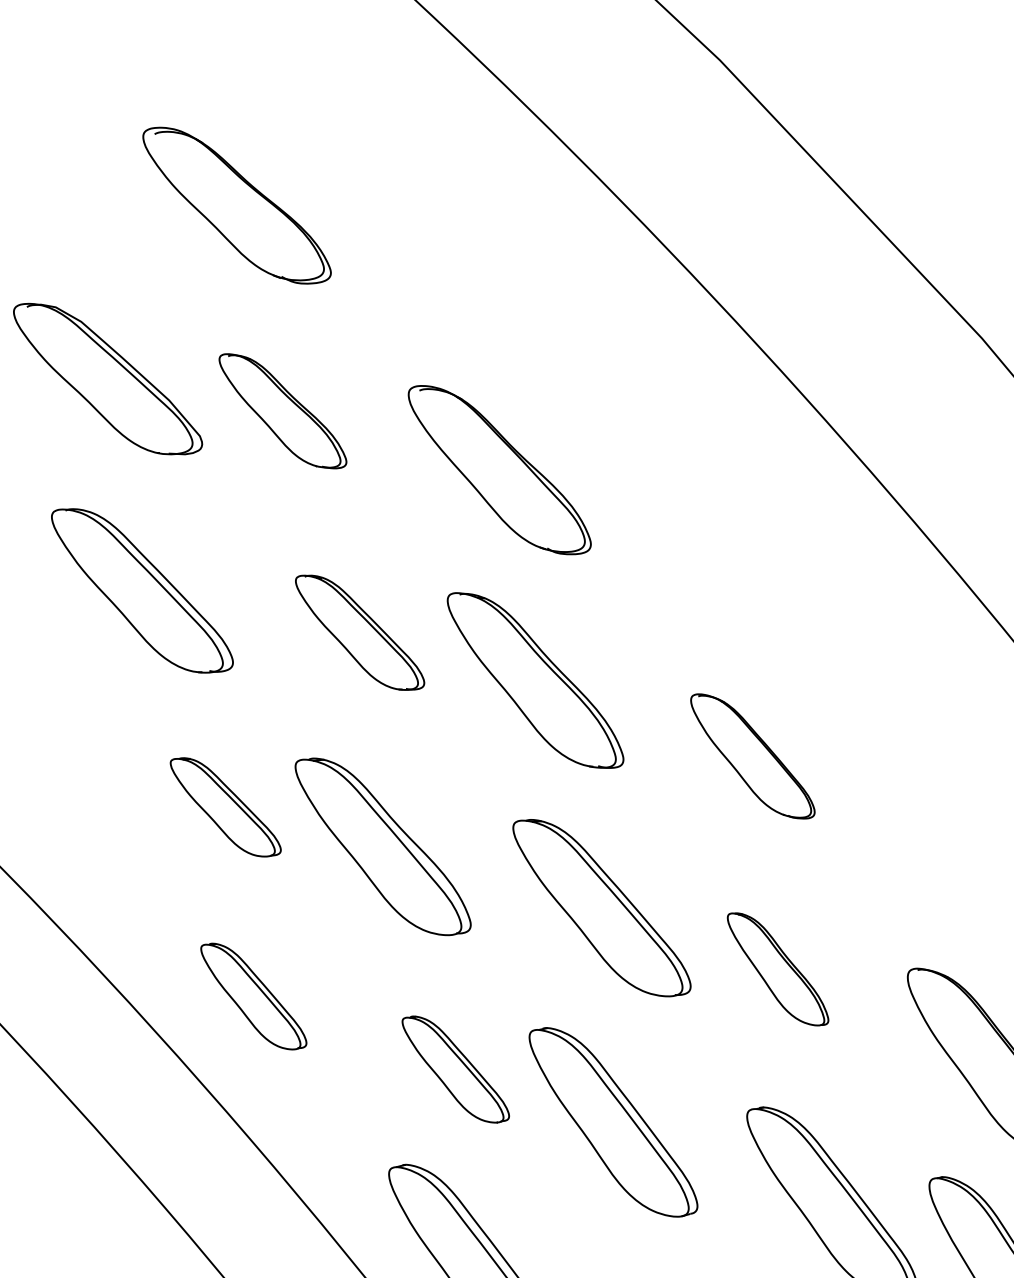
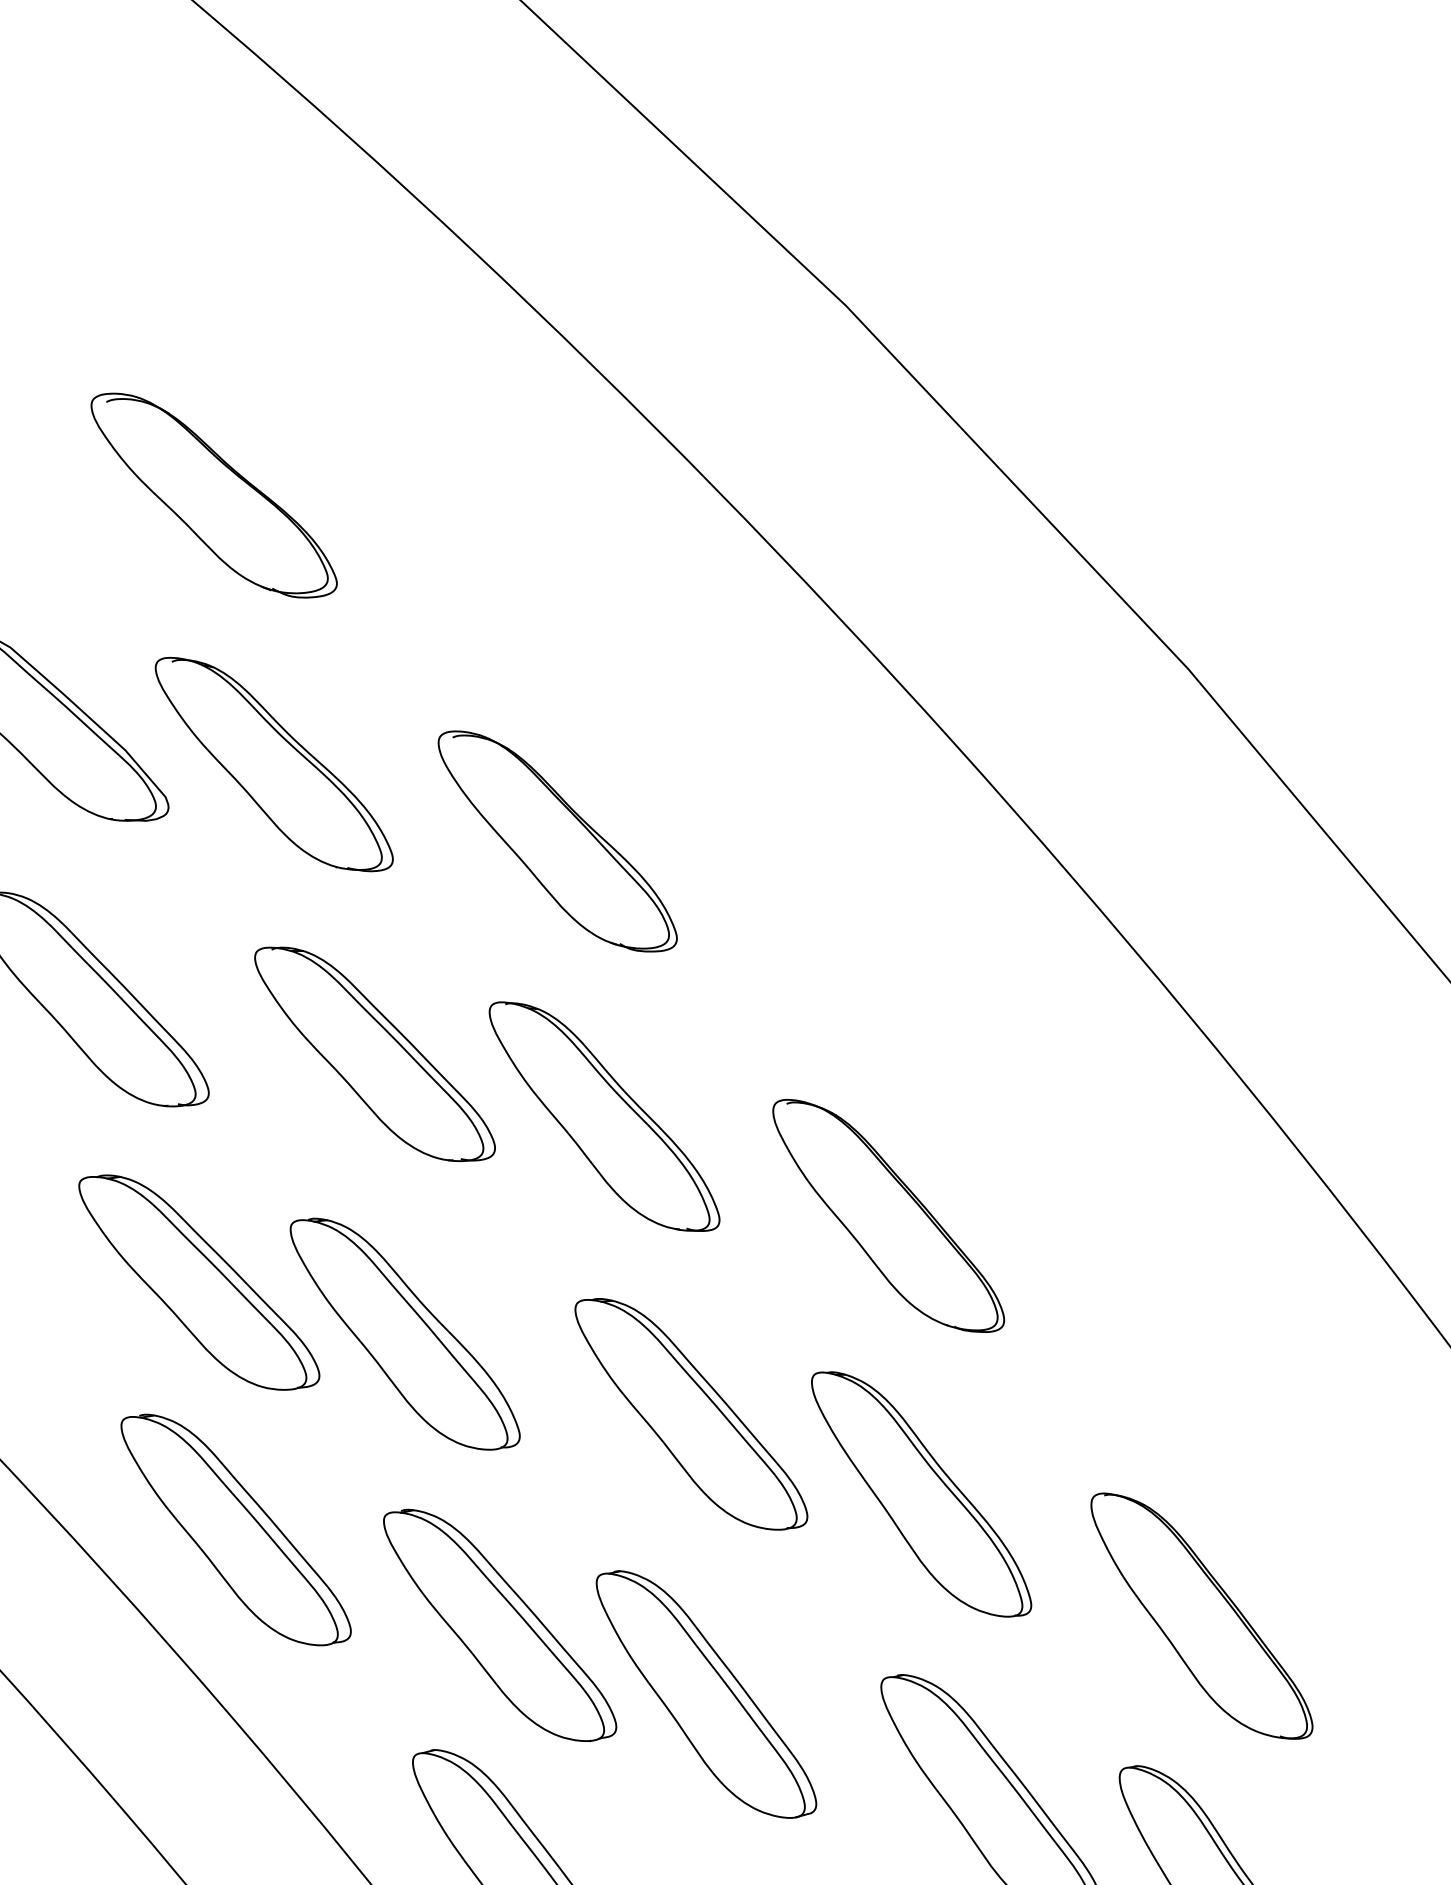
part: (282, 411) -> (273, 764), size x1.43
part: (359, 632) -> (374, 1053), size x1.43
part: (752, 756) -> (888, 1215), size x1.43
part: (225, 807) -> (199, 1282), size x1.67
part: (777, 969) -> (921, 1494), size x1.67
part: (253, 996) -> (235, 1529), size x1.67
part: (456, 1069) -> (500, 1625), size x1.67

